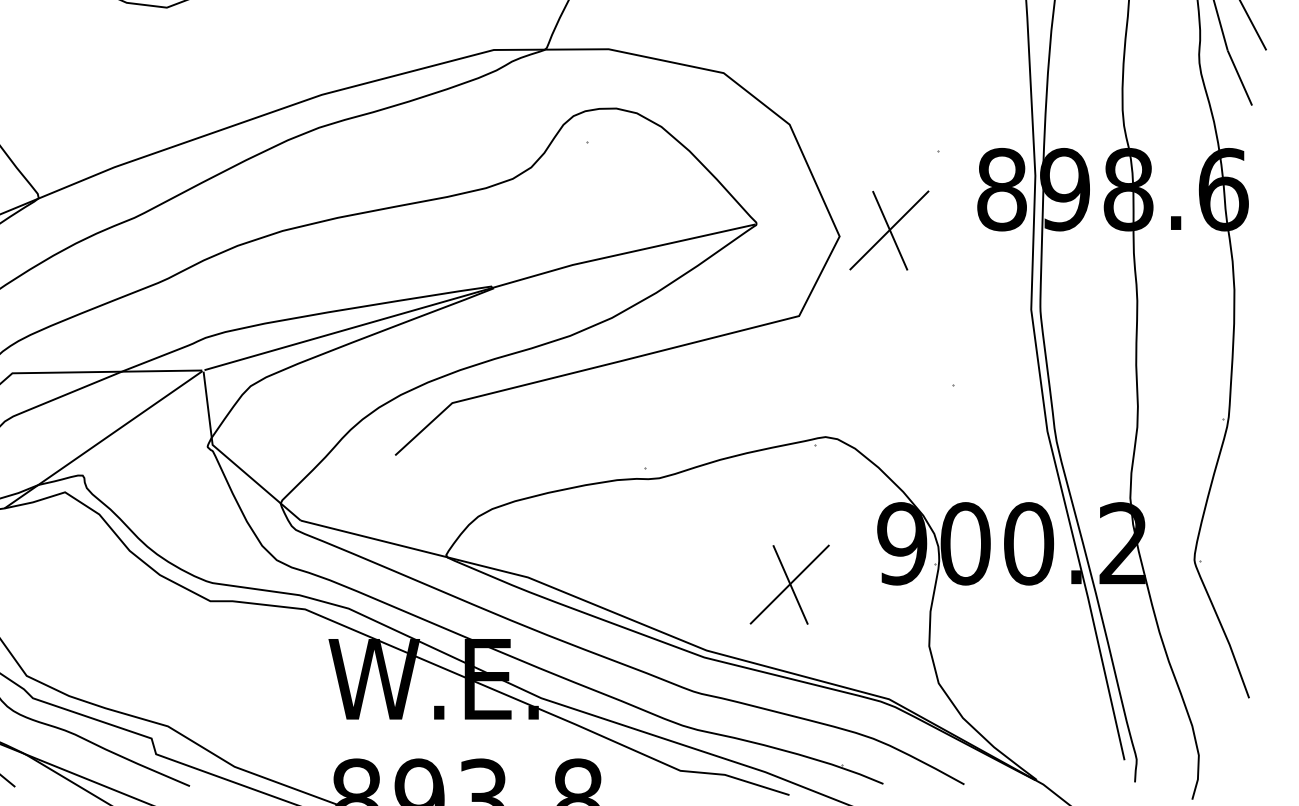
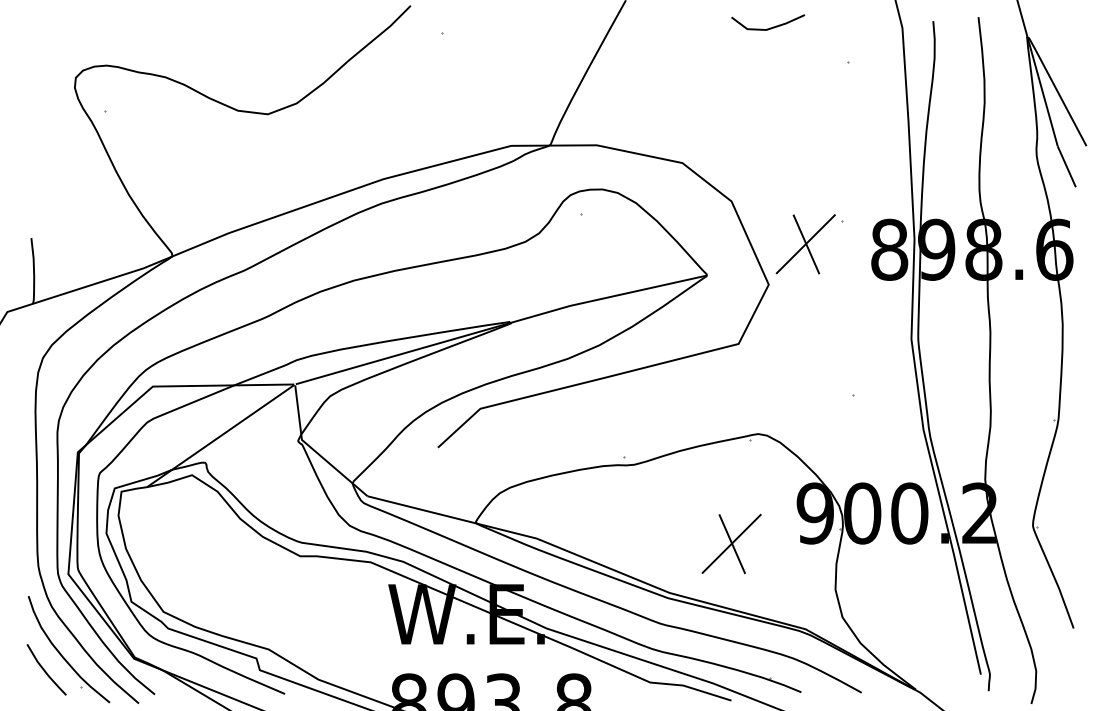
part: (888, 230) -> (805, 244), moved

